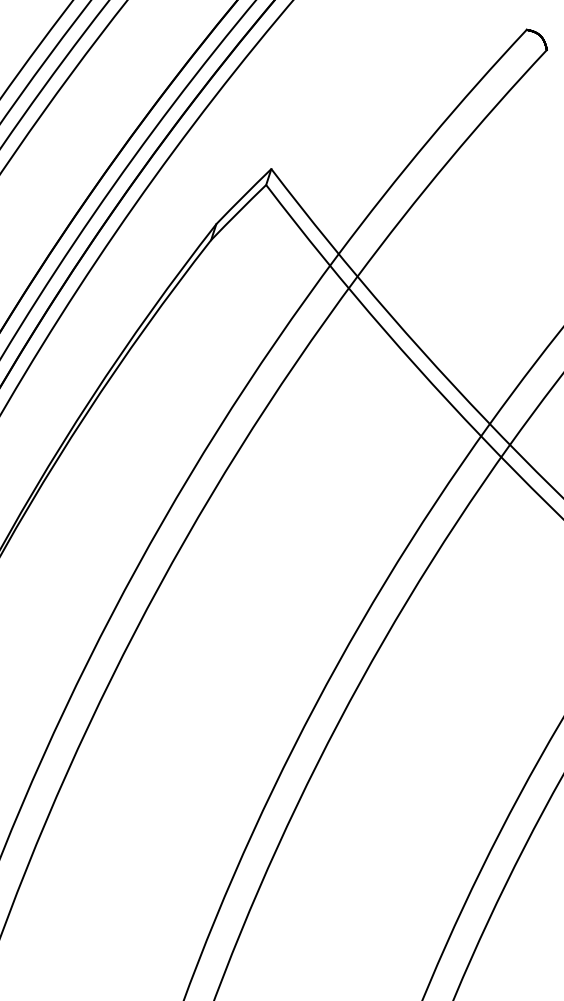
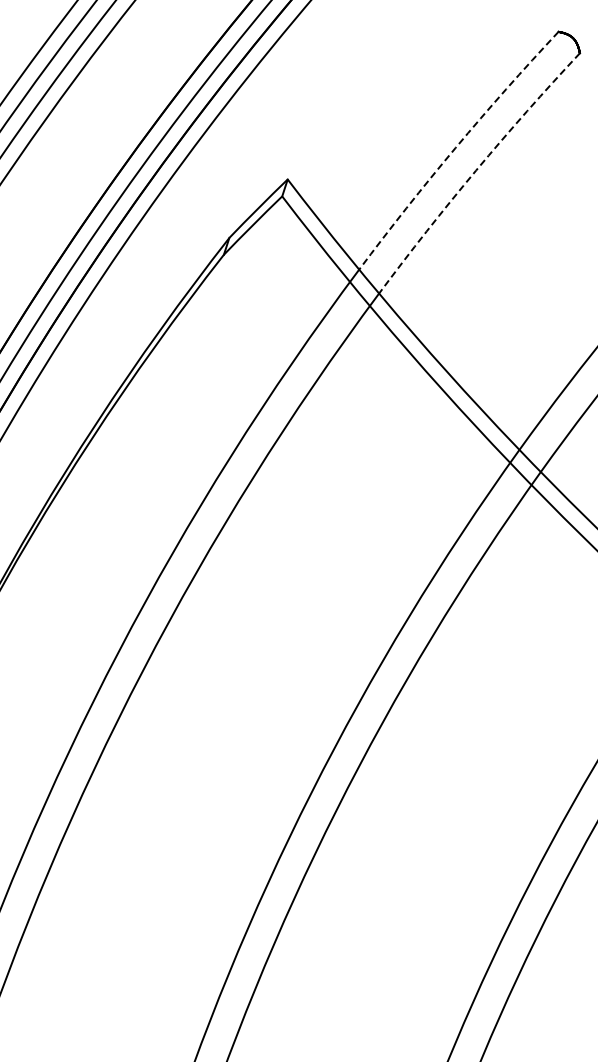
arc: (429, 139) -> (455, 148), solid -> dashed
arc: (449, 160) -> (476, 170), solid -> dashed

